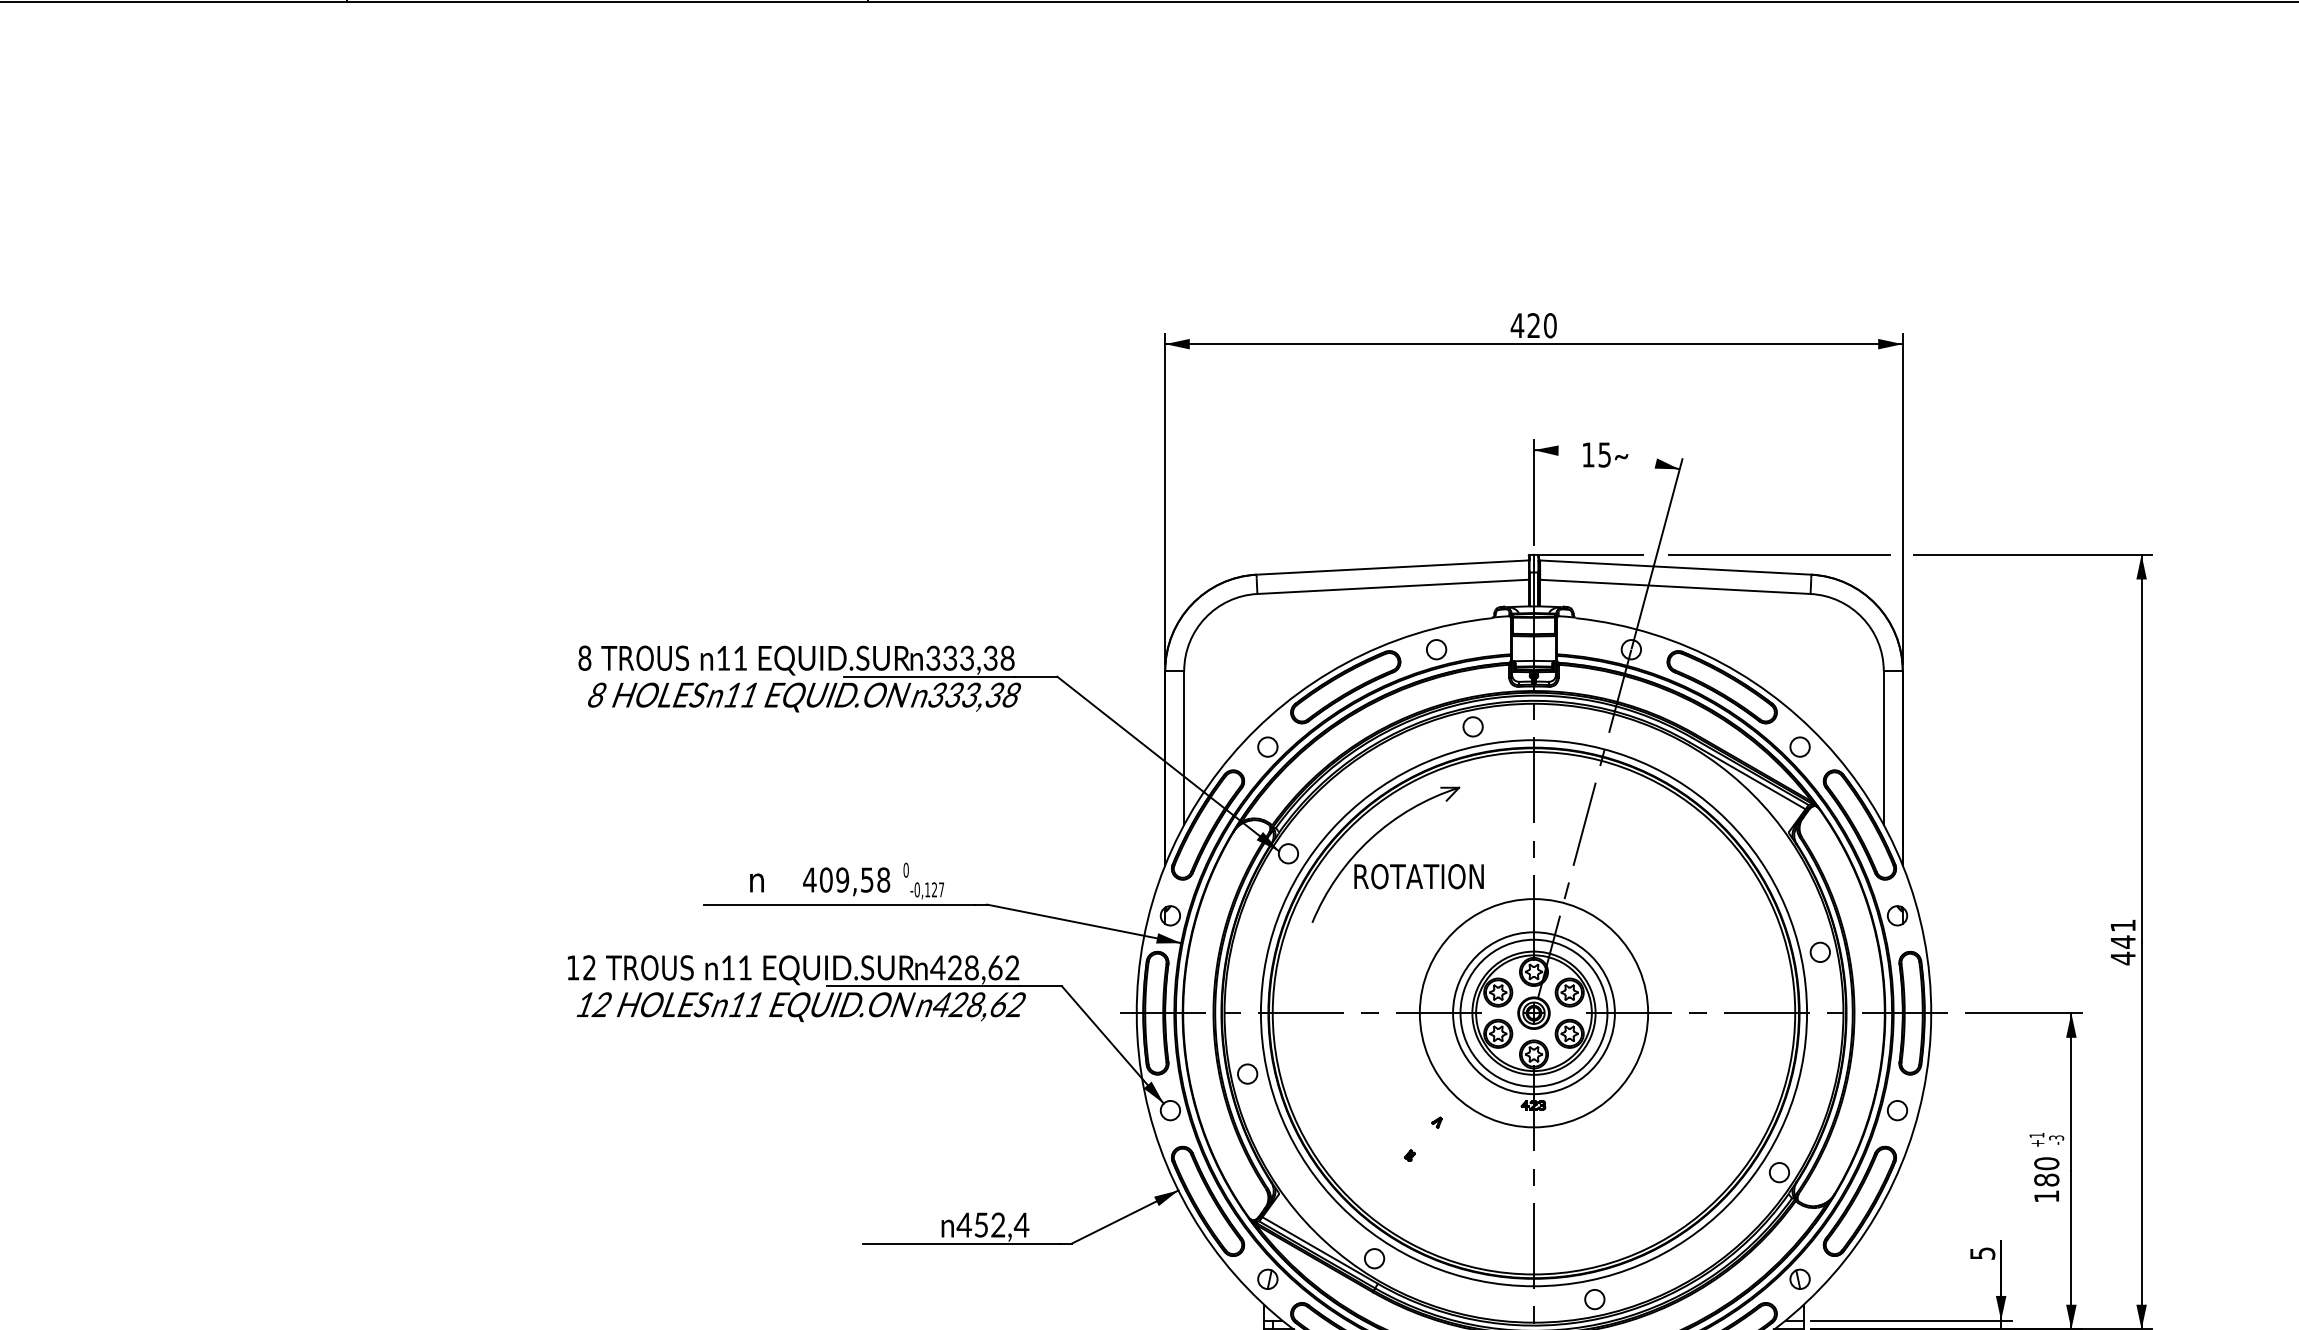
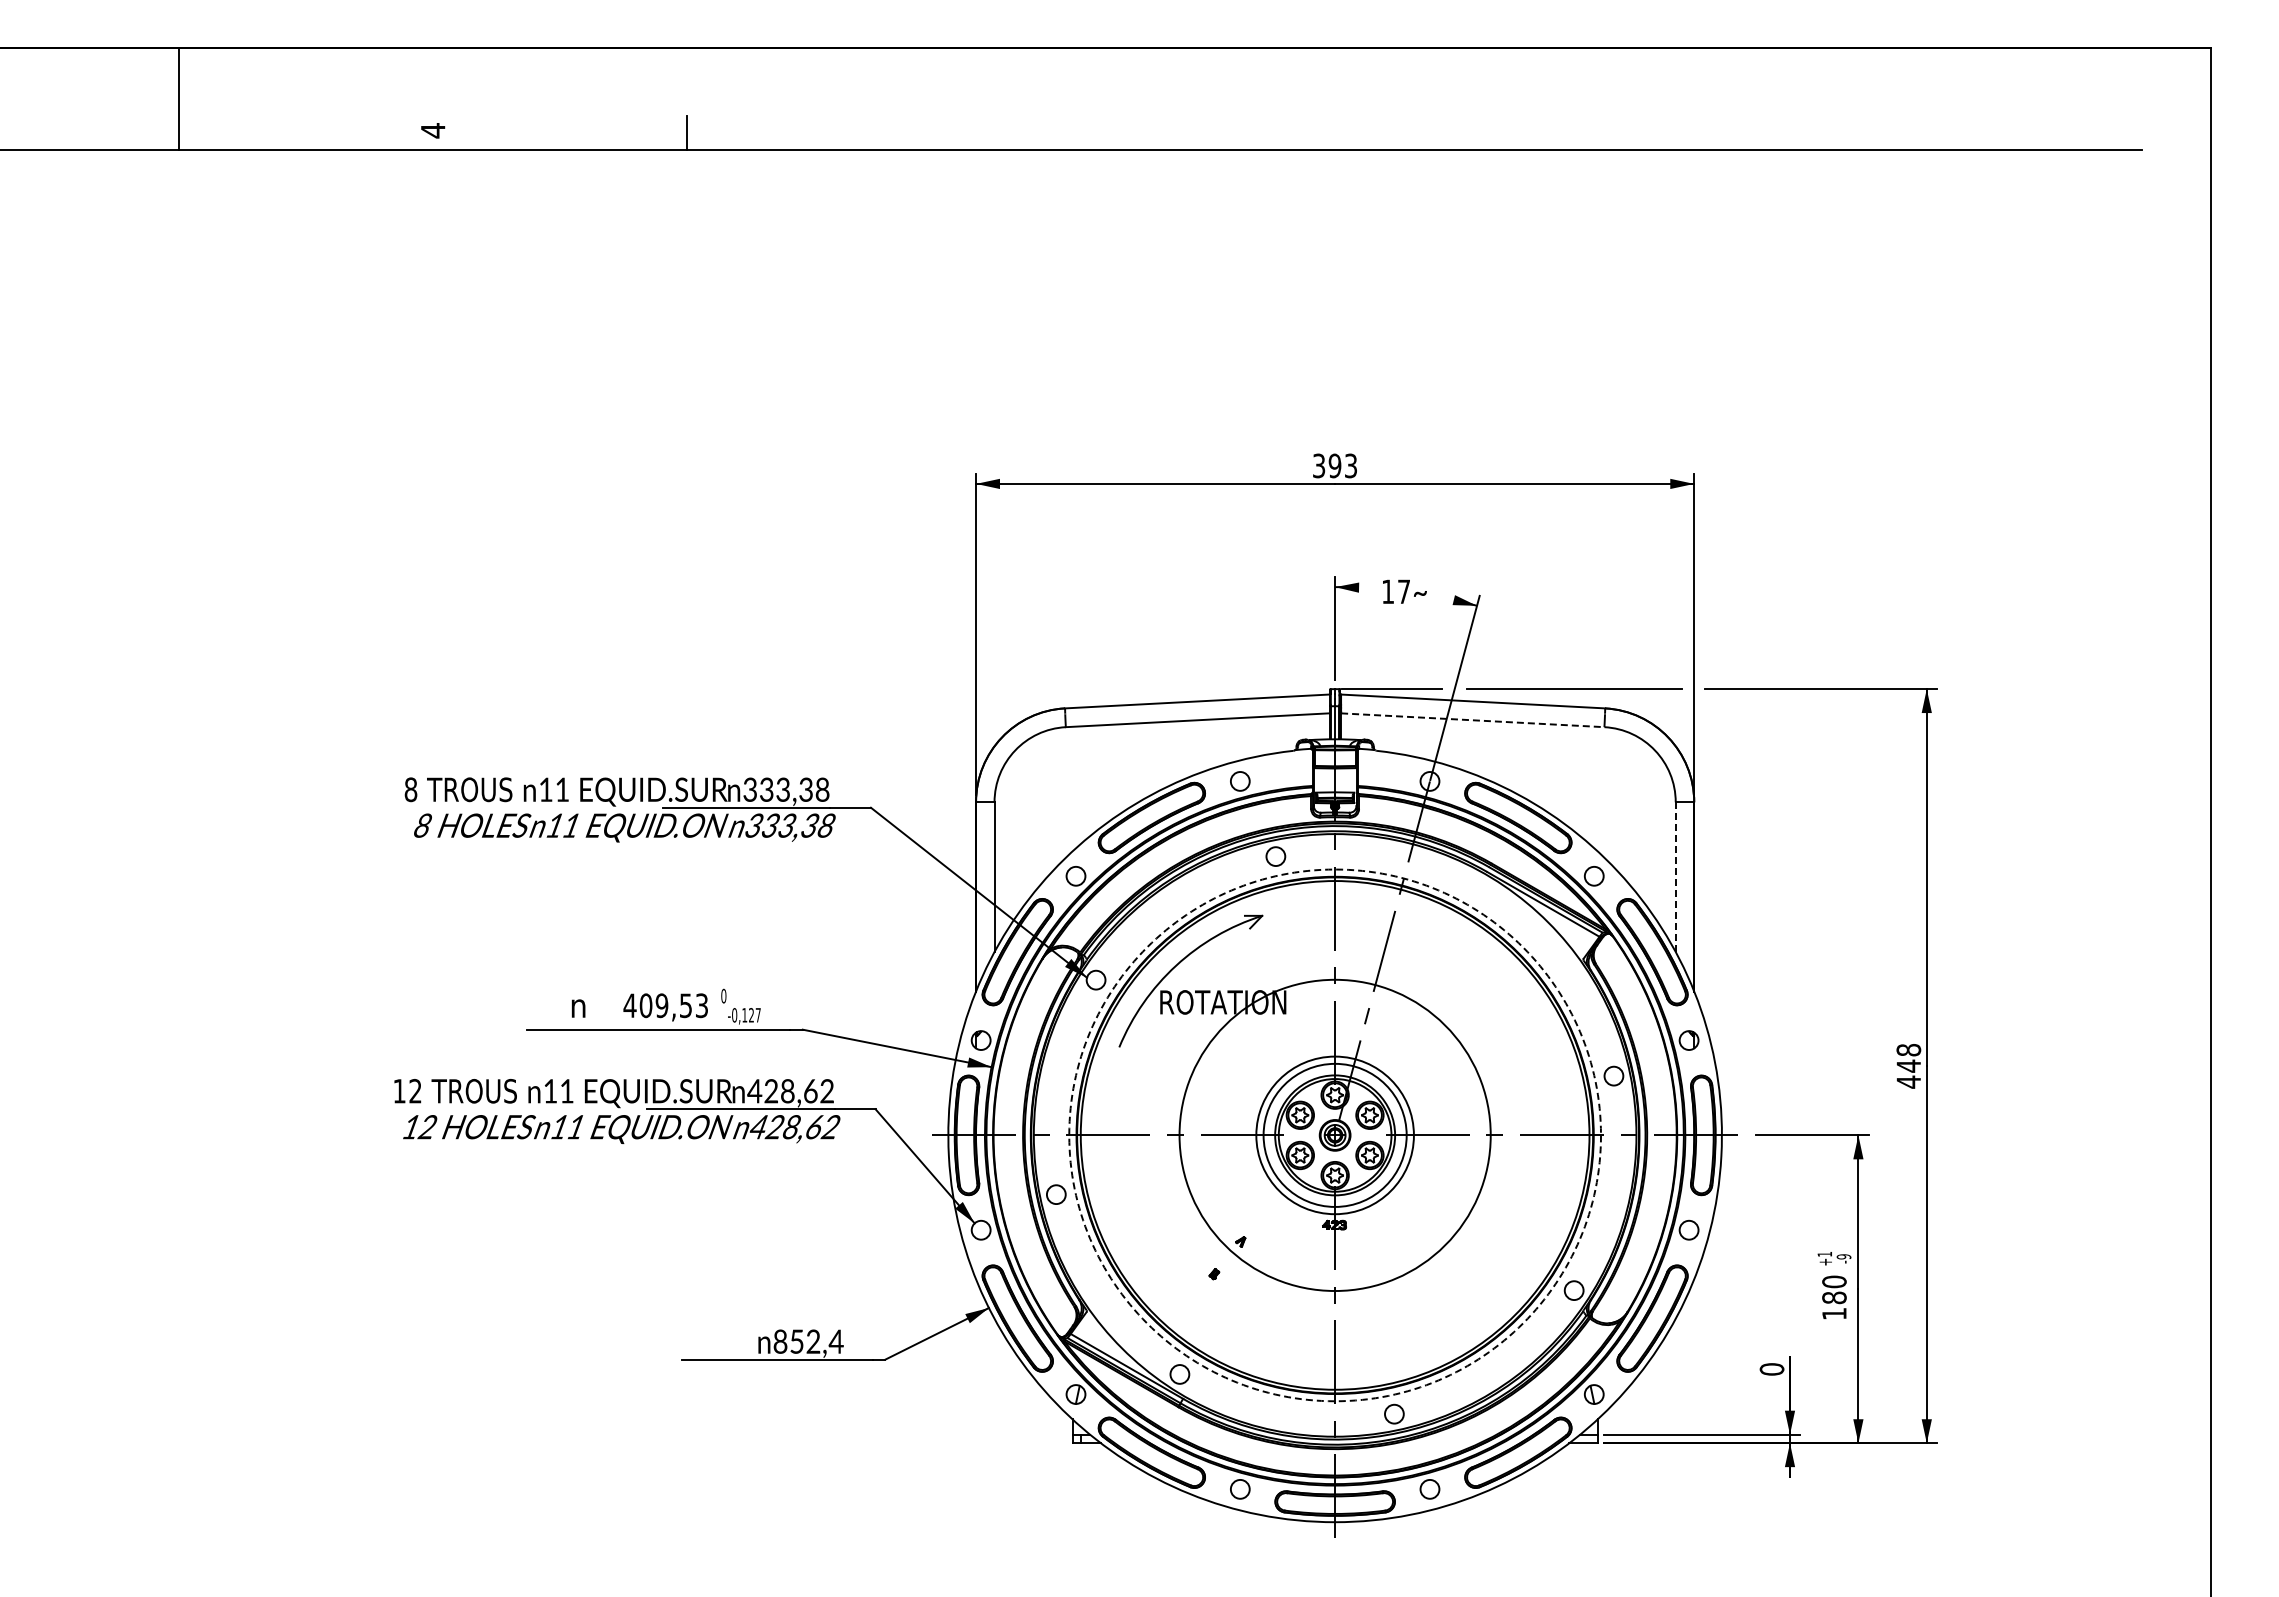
text: (1533, 325) -> (1334, 465), 420 -> 393
text: (1604, 454) -> (1403, 591), 15 -> 17
line: (1675, 587) -> (1472, 720), solid -> dashed
line: (1883, 748) -> (1675, 877), solid -> dashed
text: (883, 879) -> (701, 1005), 409,58 -> 409,53
text: (2122, 926) -> (1908, 1050), 441 -> 448
circle: (1534, 1013) -> (1335, 1135), size x1.4
circle: (1534, 1013) -> (1335, 1135), solid -> dashed
text: (2056, 1137) -> (1843, 1256), -3 -> -9
text: (963, 1224) -> (779, 1341), 452,4 -> 852,4
text: (1982, 1253) -> (1771, 1369), 5 -> 0

